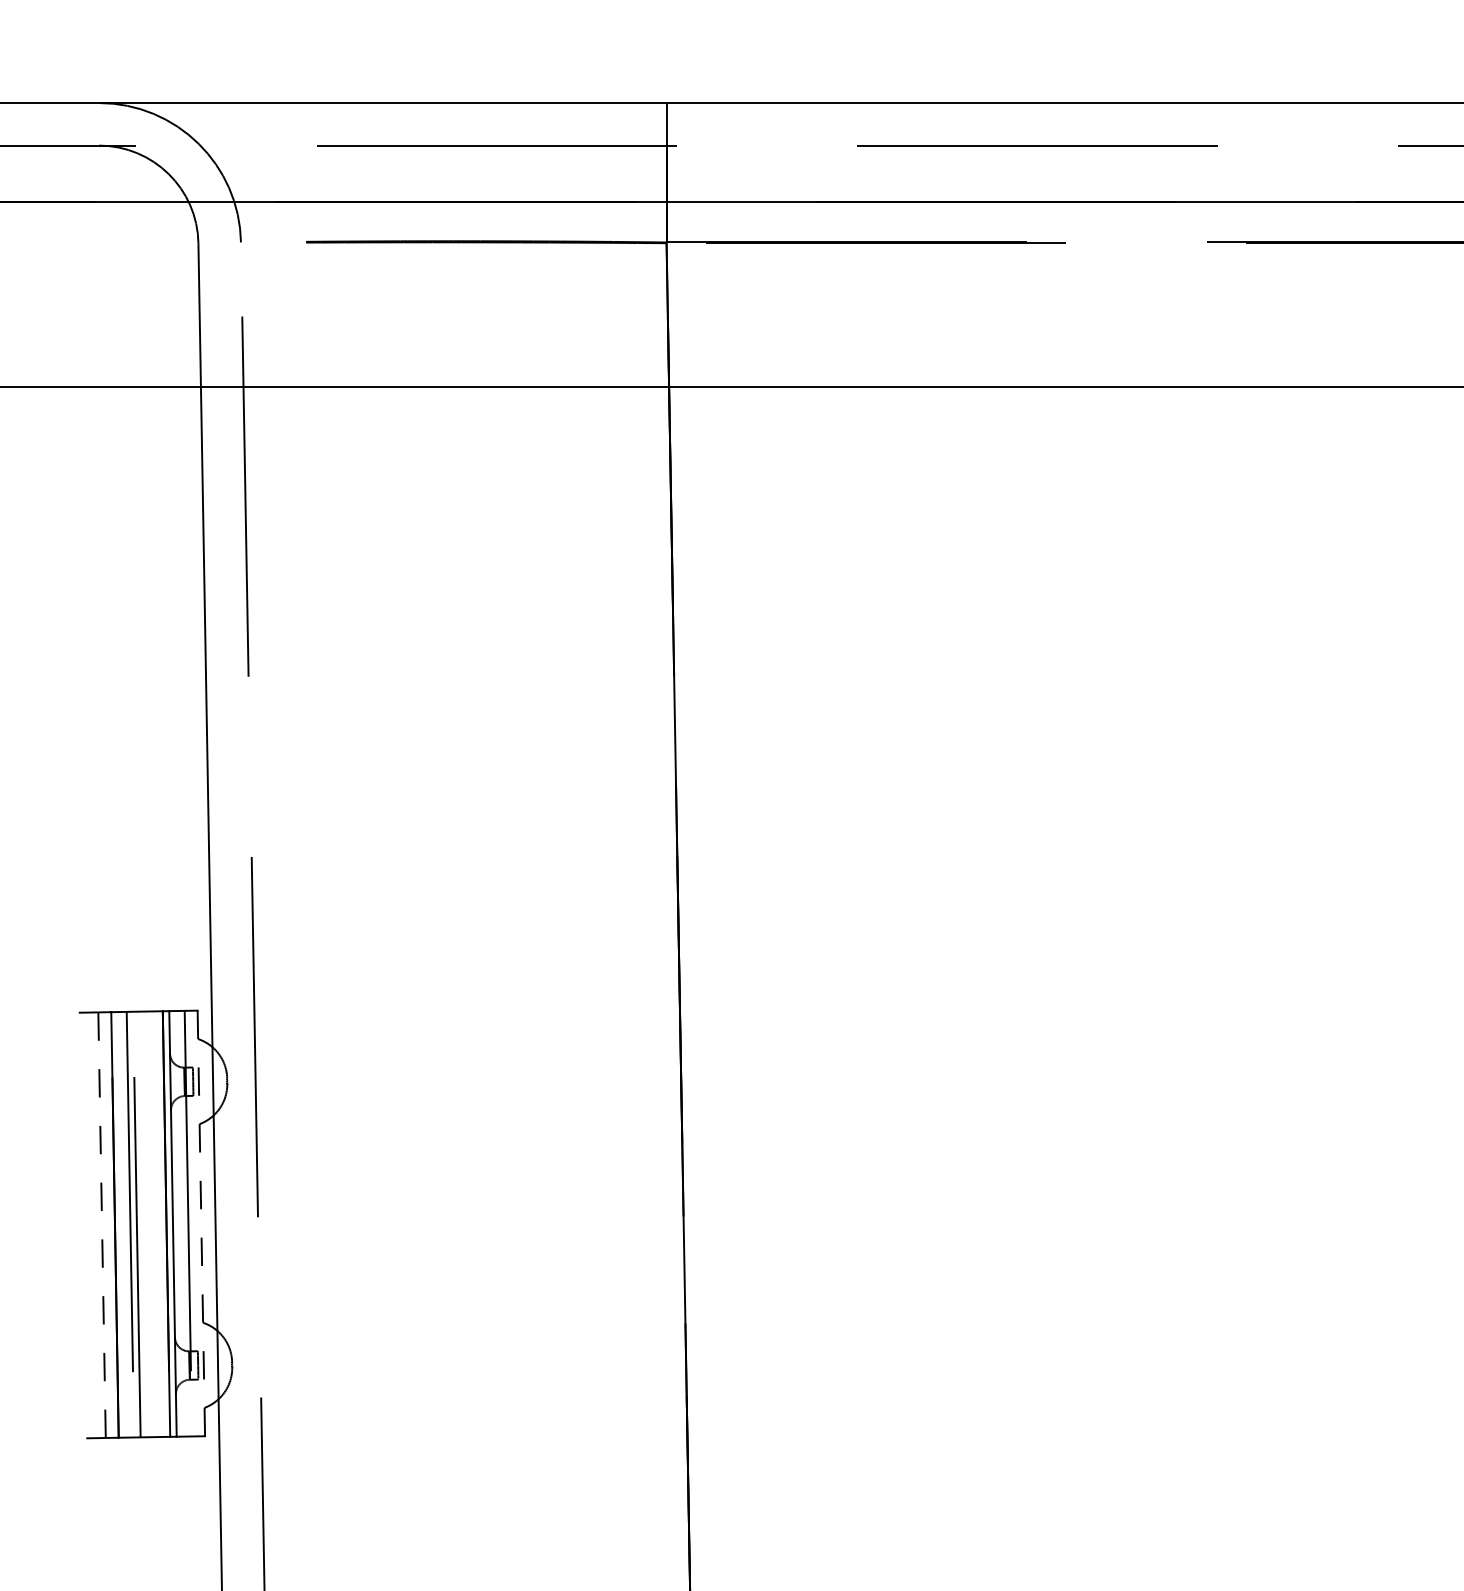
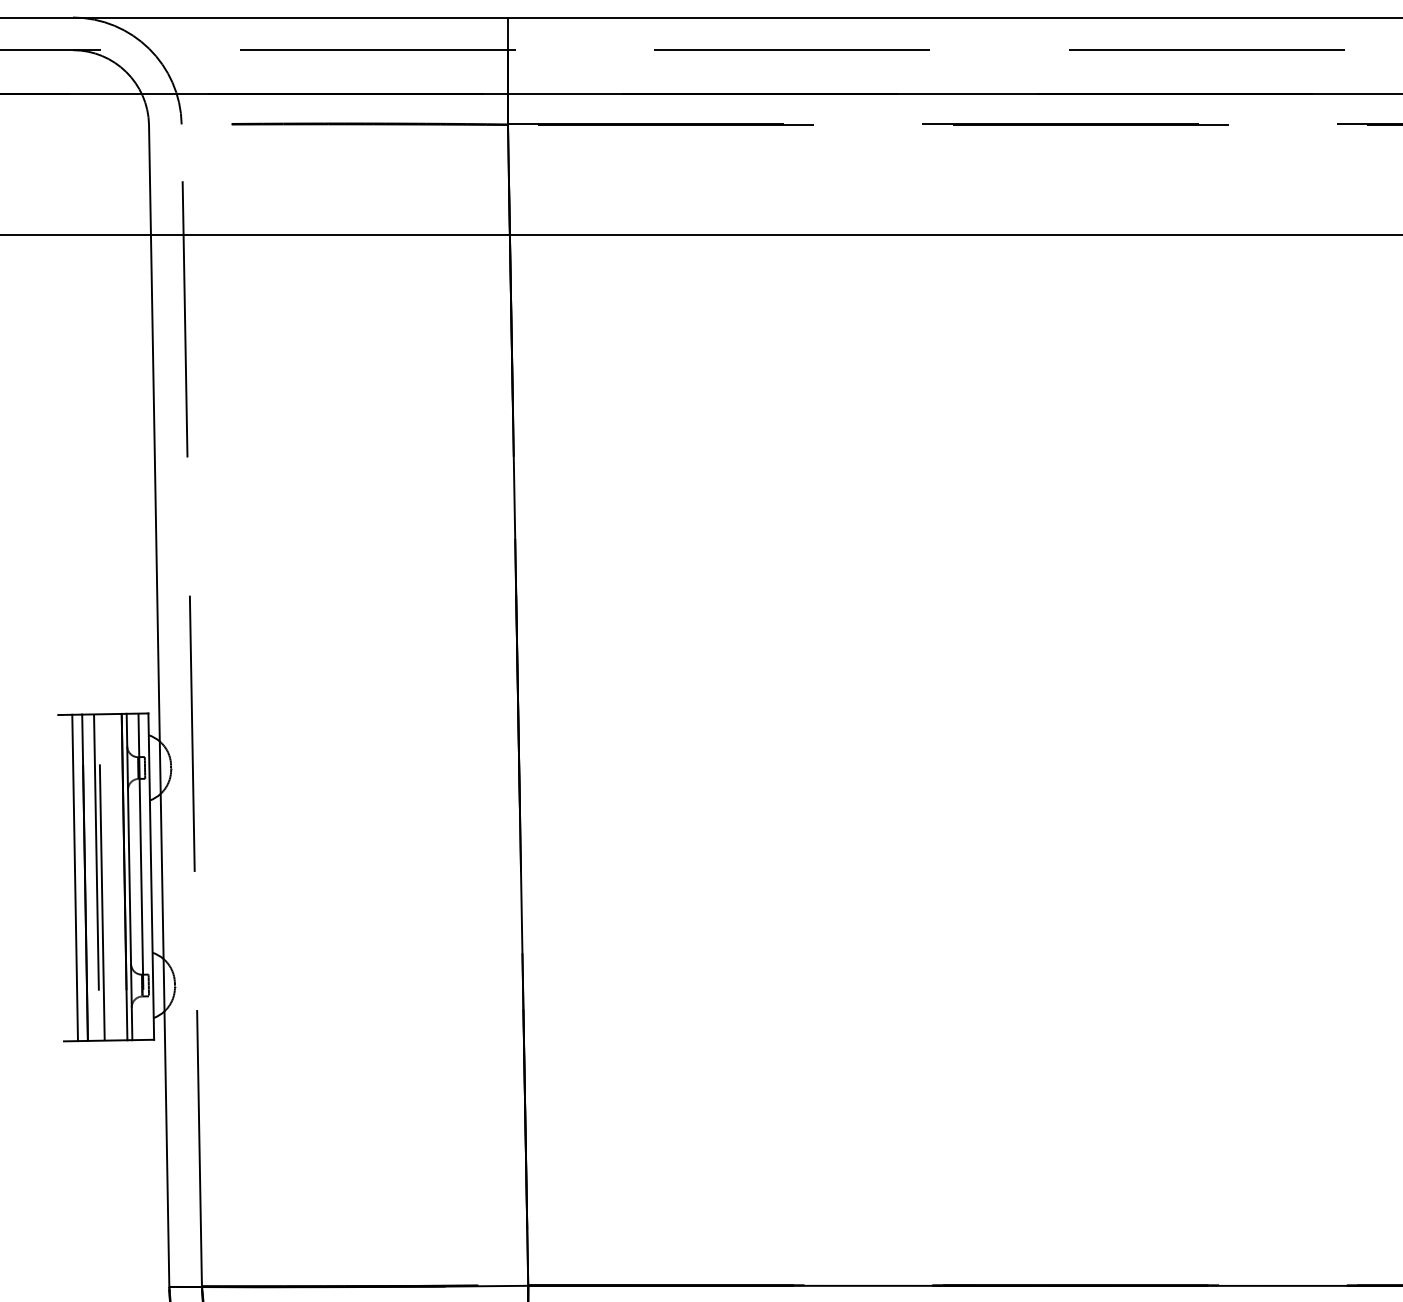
line: (102, 1224) -> (75, 877), dashed -> solid
line: (201, 1224) -> (151, 877), dashed -> solid

